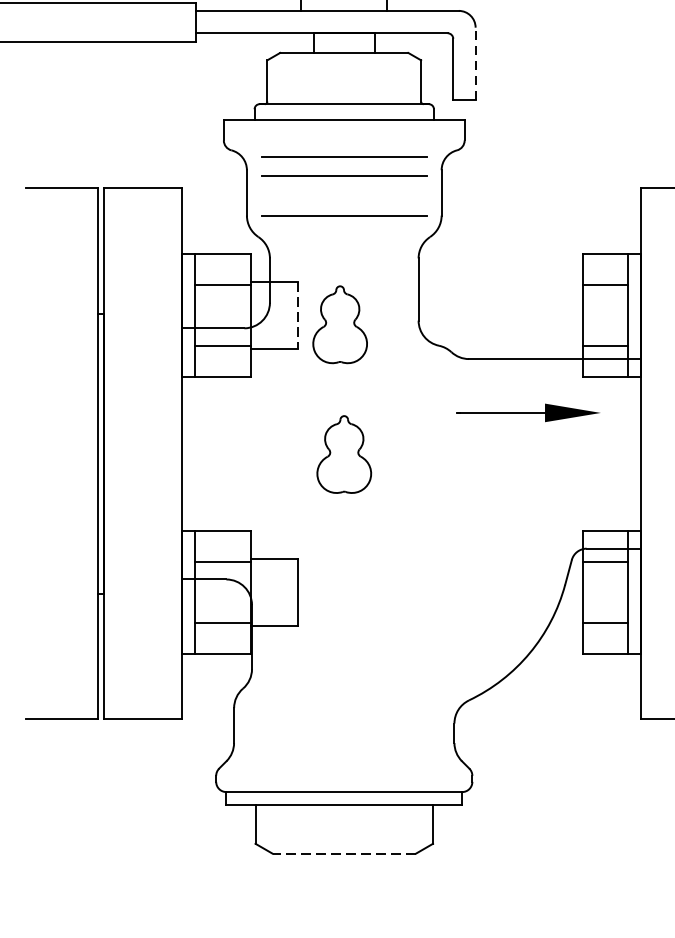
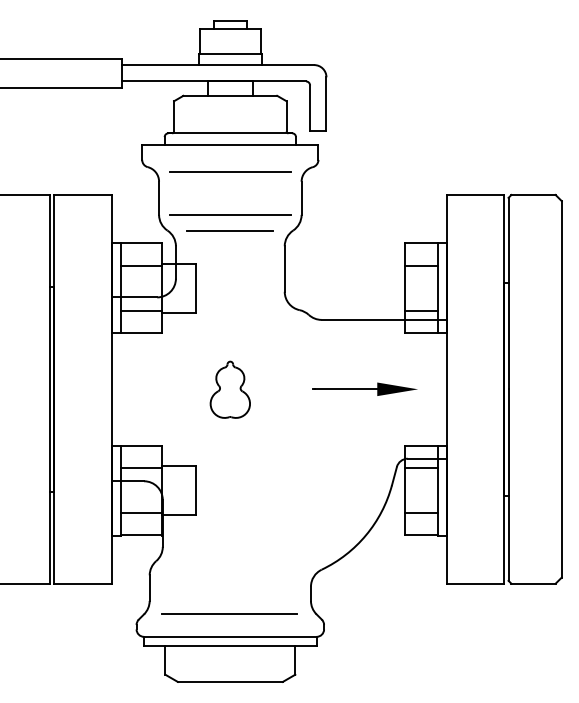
line: (475, 63) -> (326, 103), dashed -> solid
line: (344, 175) -> (230, 185), removed
line: (343, 236) -> (229, 230), added
line: (298, 316) -> (196, 288), dashed -> solid
part: (339, 324) -> (226, 294), removed
part: (527, 411) -> (364, 388), moved
line: (343, 761) -> (229, 614), added
line: (344, 853) -> (230, 681), dashed -> solid

